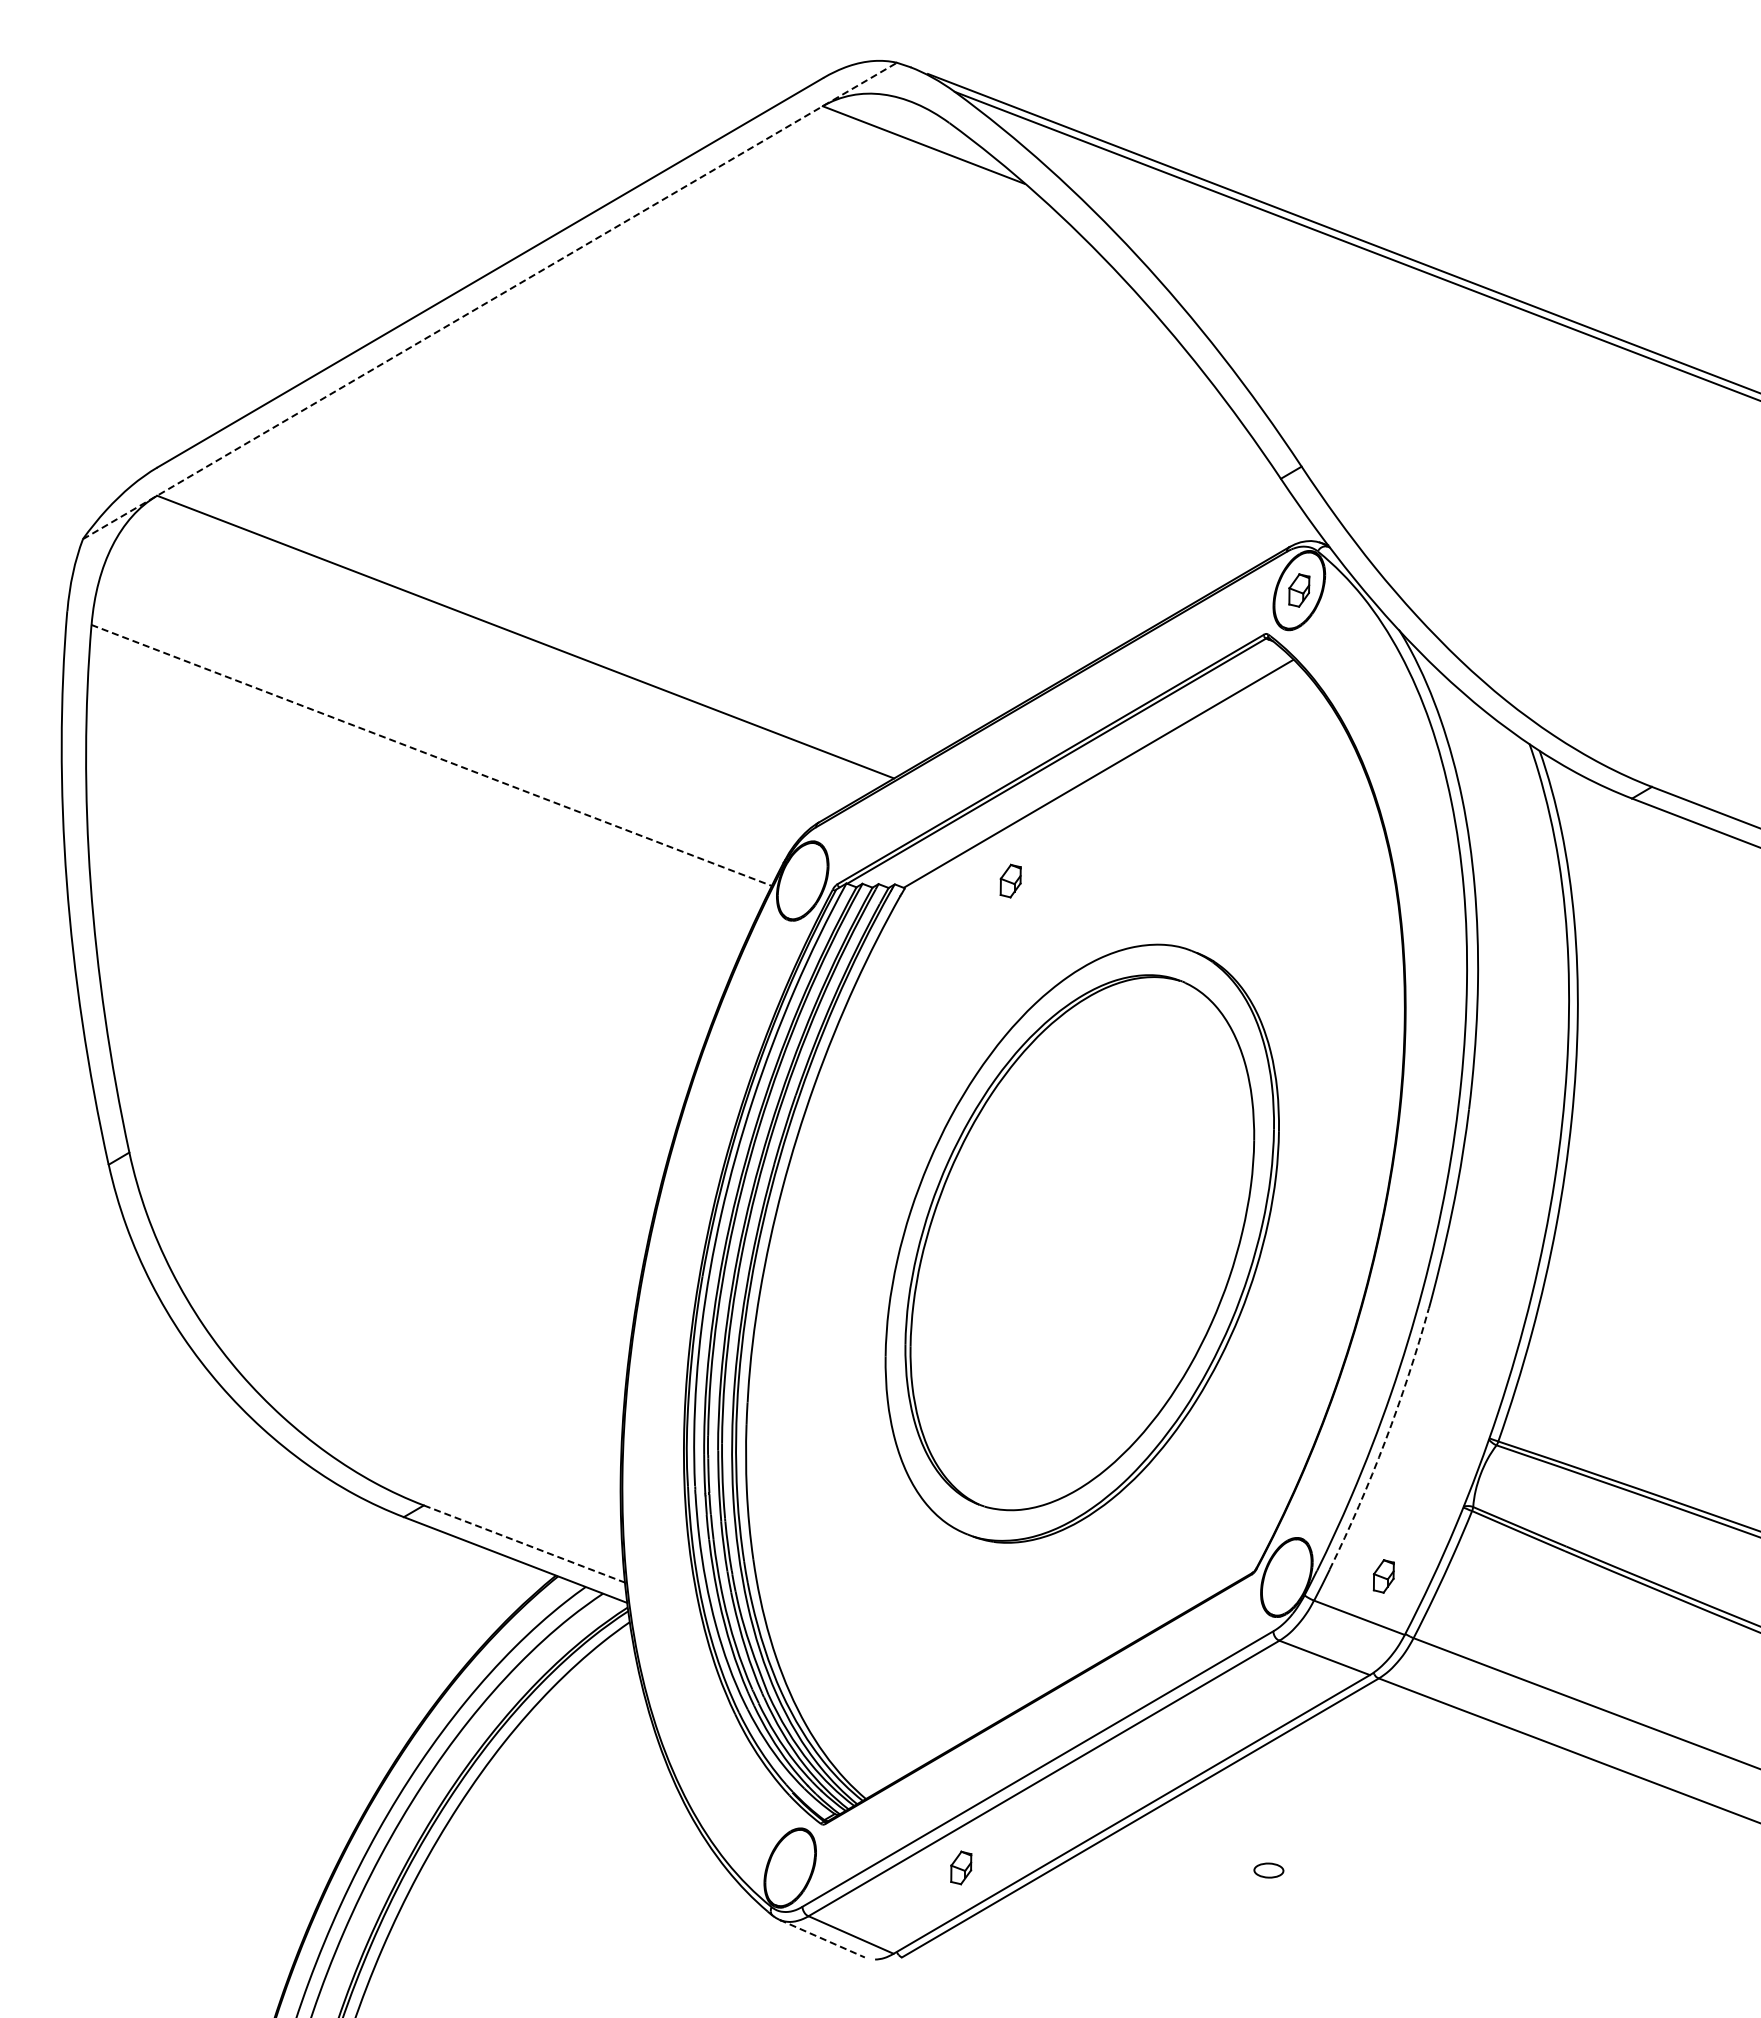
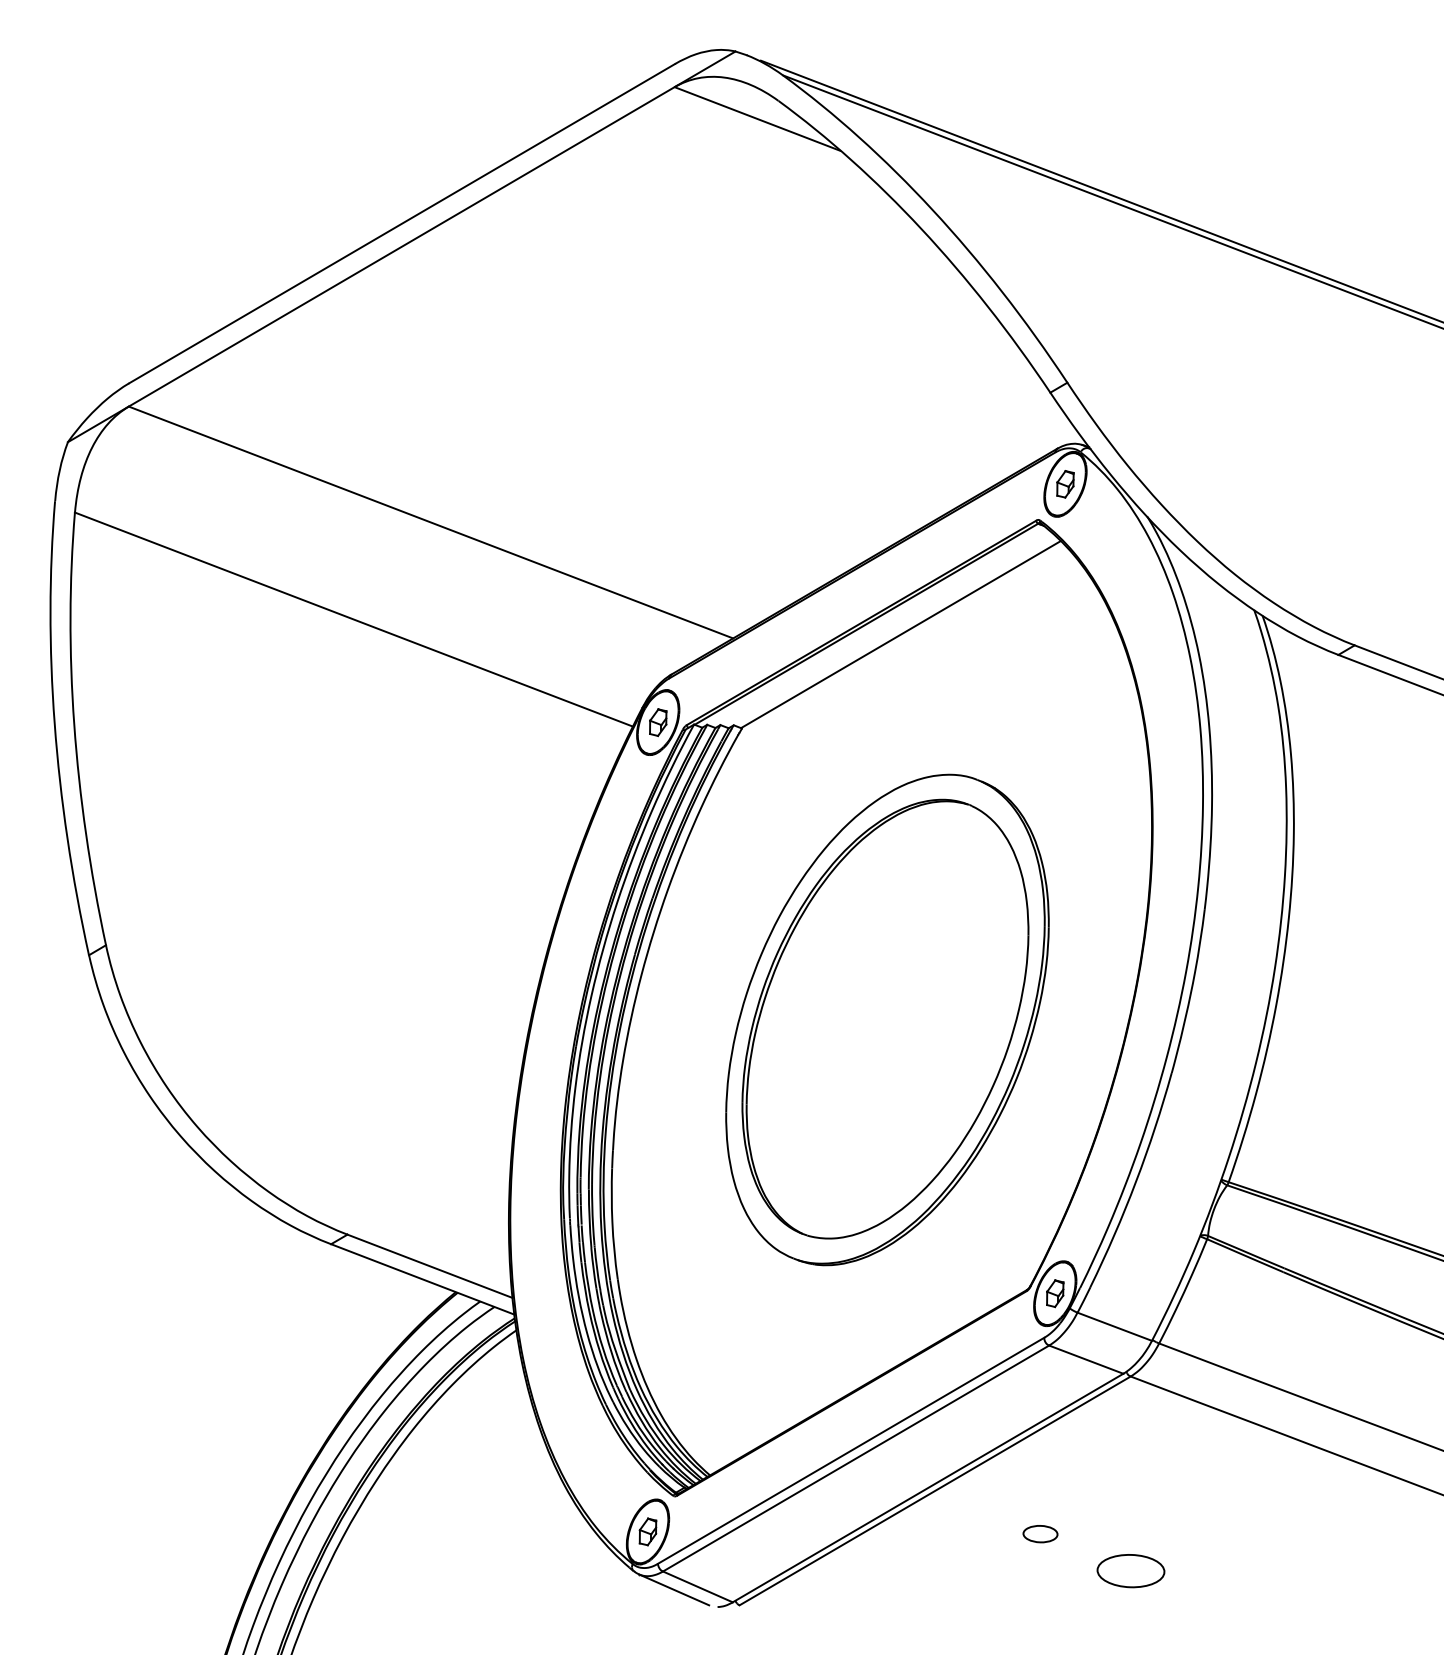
line: (489, 301) -> (401, 247), dashed -> solid
line: (431, 755) -> (353, 619), dashed -> solid
part: (1010, 880) -> (658, 722), moved
arc: (1385, 1441) -> (1136, 1182), dashed -> solid
line: (524, 1544) -> (430, 1266), dashed -> solid
part: (1383, 1576) -> (1054, 1293), moved
part: (961, 1867) -> (648, 1531), moved
part: (1268, 1870) -> (1040, 1534), size x1.43
part: (1378, 1915) -> (1130, 1570), added
line: (822, 1938) -> (674, 1589), dashed -> solid

